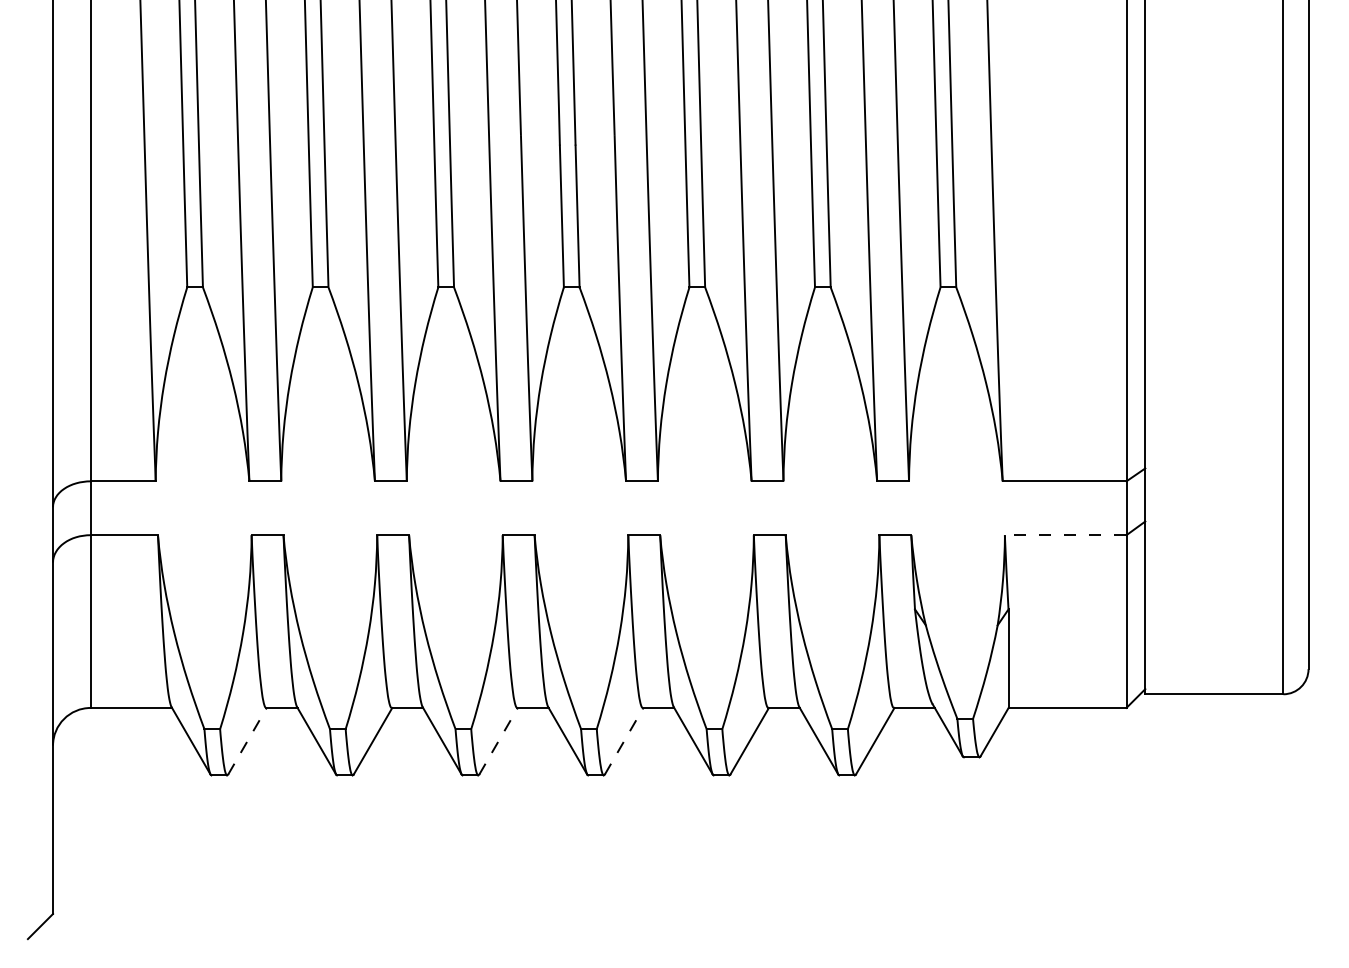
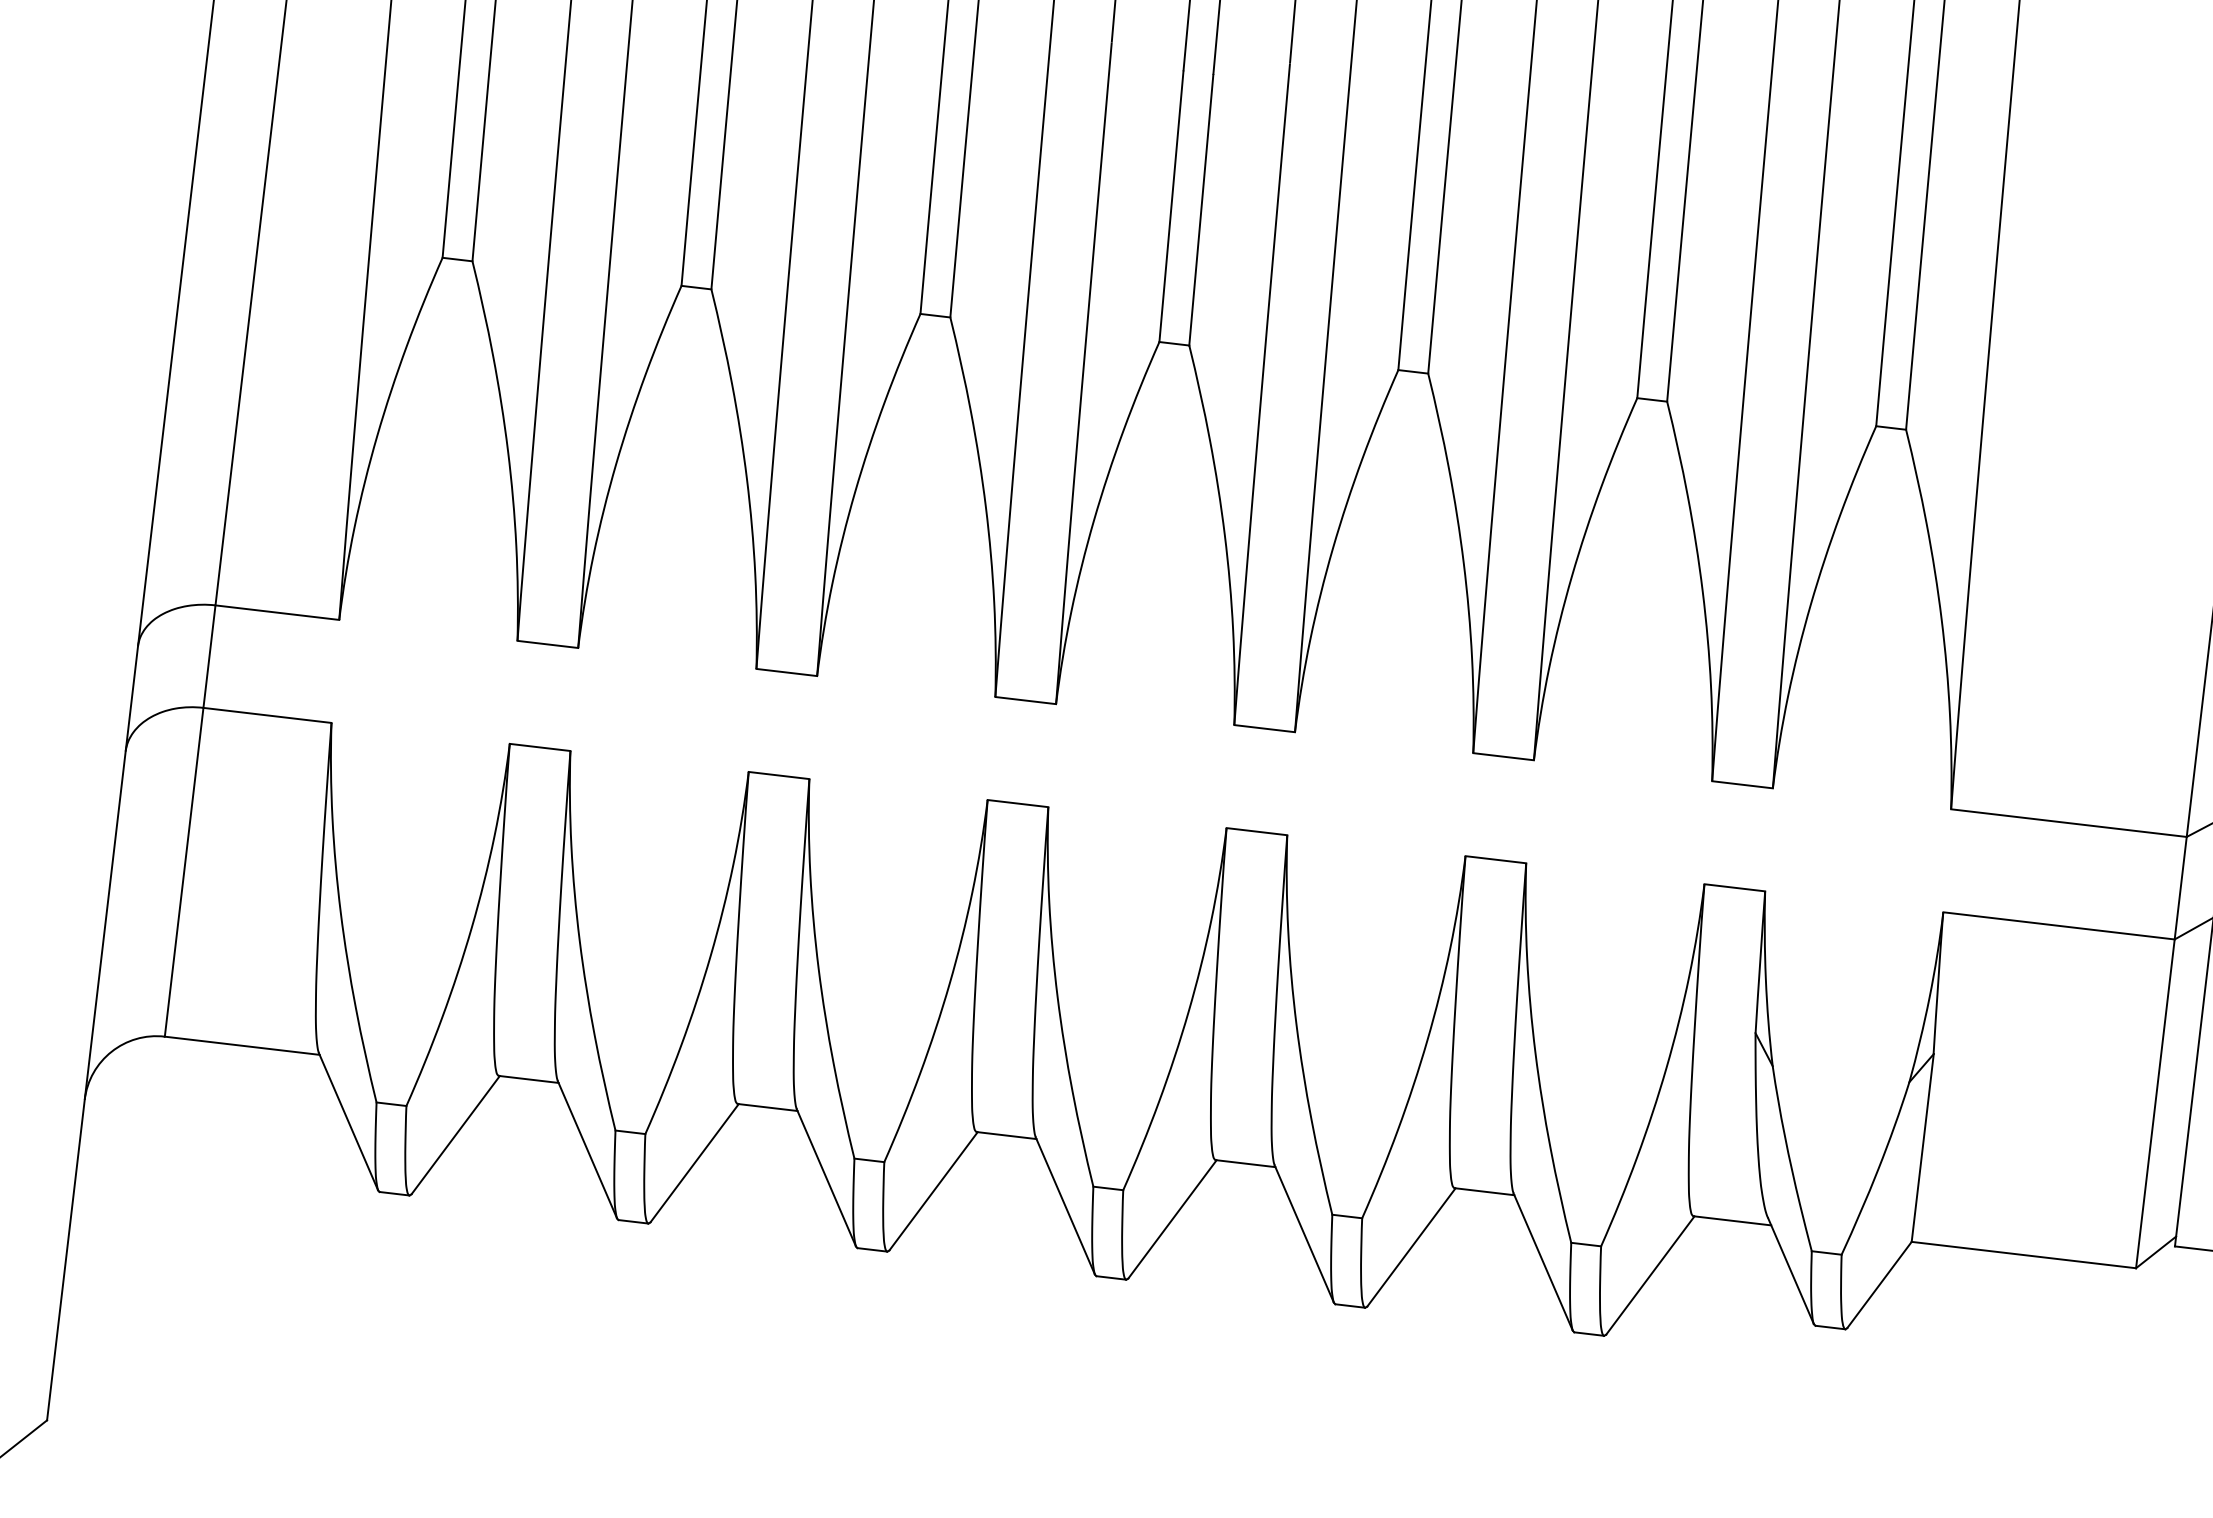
line: (1065, 535) -> (2058, 926), dashed -> solid
line: (247, 741) -> (455, 1135), dashed -> solid
line: (498, 741) -> (933, 1191), dashed -> solid
line: (624, 741) -> (1173, 1219), dashed -> solid

